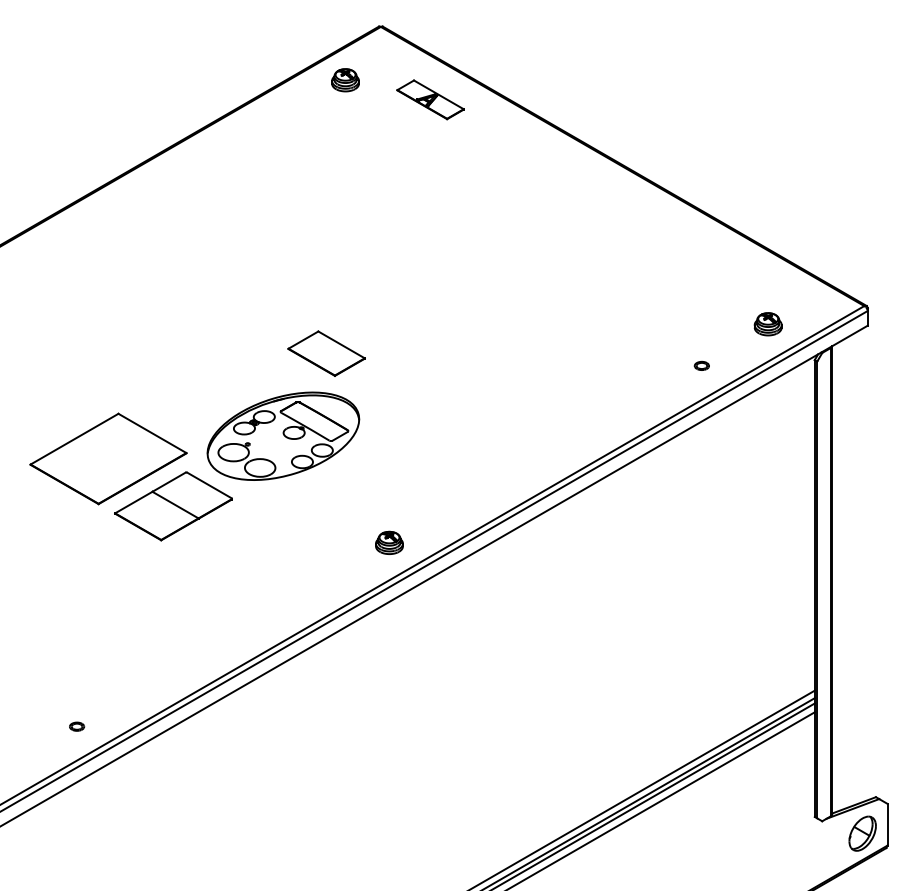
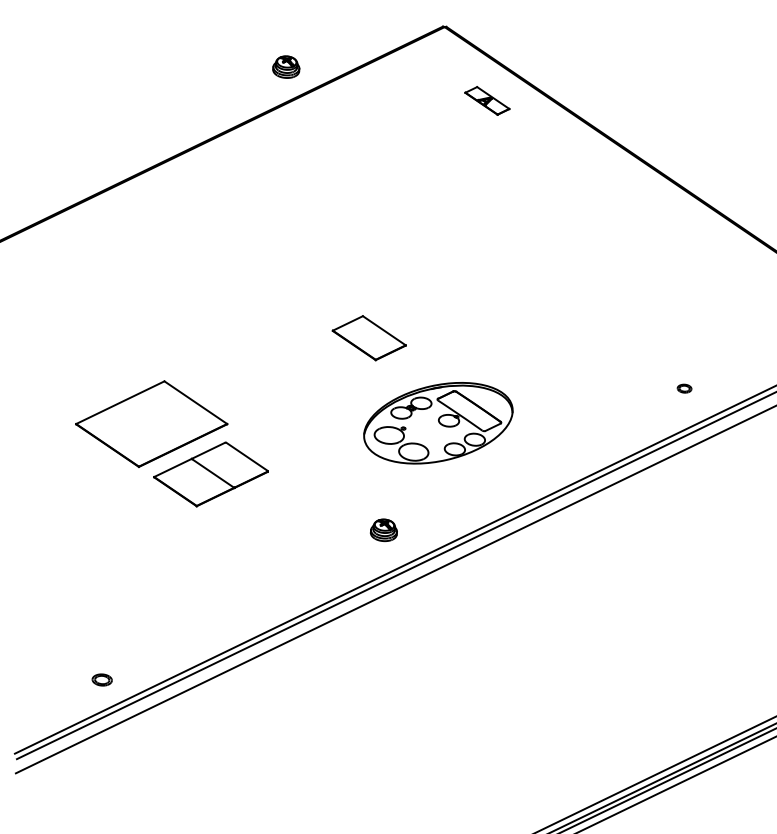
part: (345, 80) -> (286, 67), moved
part: (430, 99) -> (487, 100), size x0.7
part: (701, 365) -> (684, 388), moved
part: (283, 435) -> (438, 422), moved
part: (389, 542) -> (384, 529), moved
part: (77, 726) -> (102, 679), size x1.4

